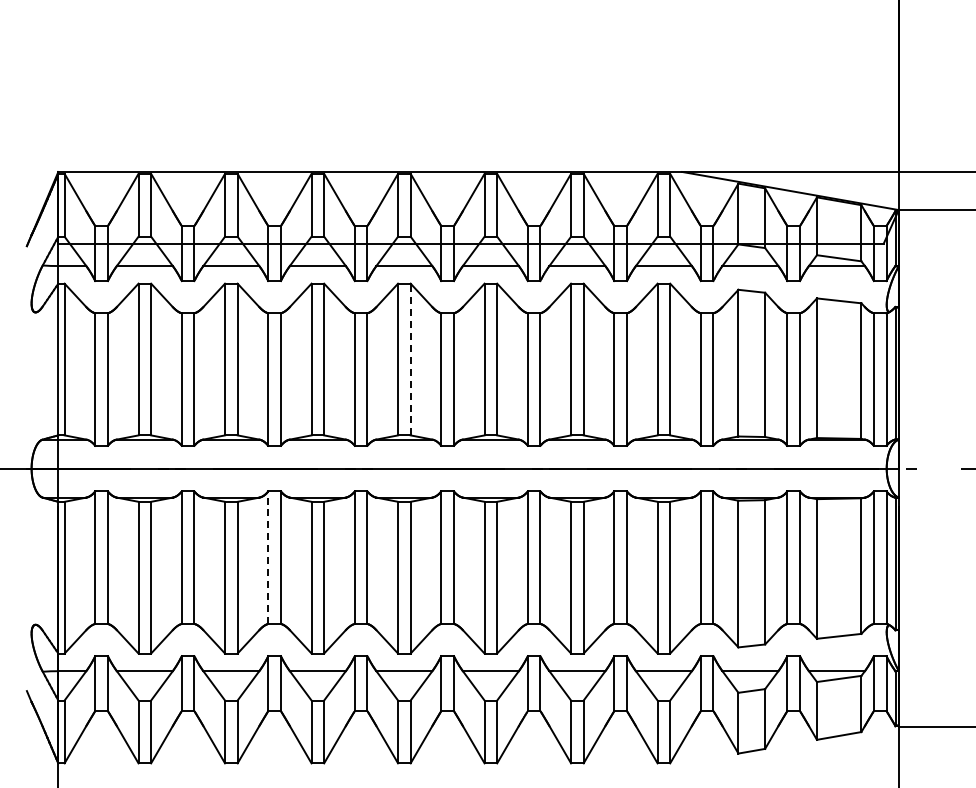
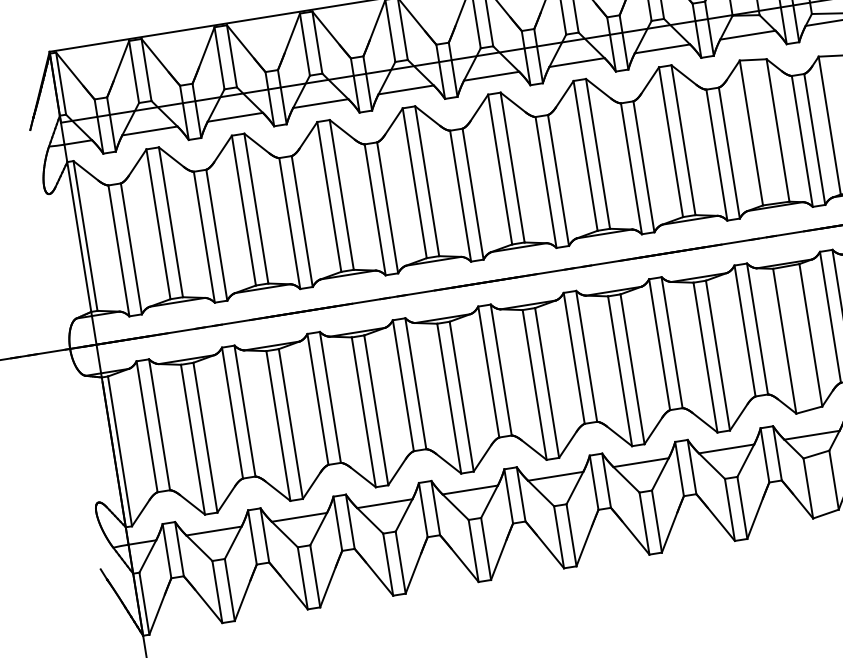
line: (410, 359) -> (427, 181), dashed -> solid
line: (268, 557) -> (318, 399), dashed -> solid

